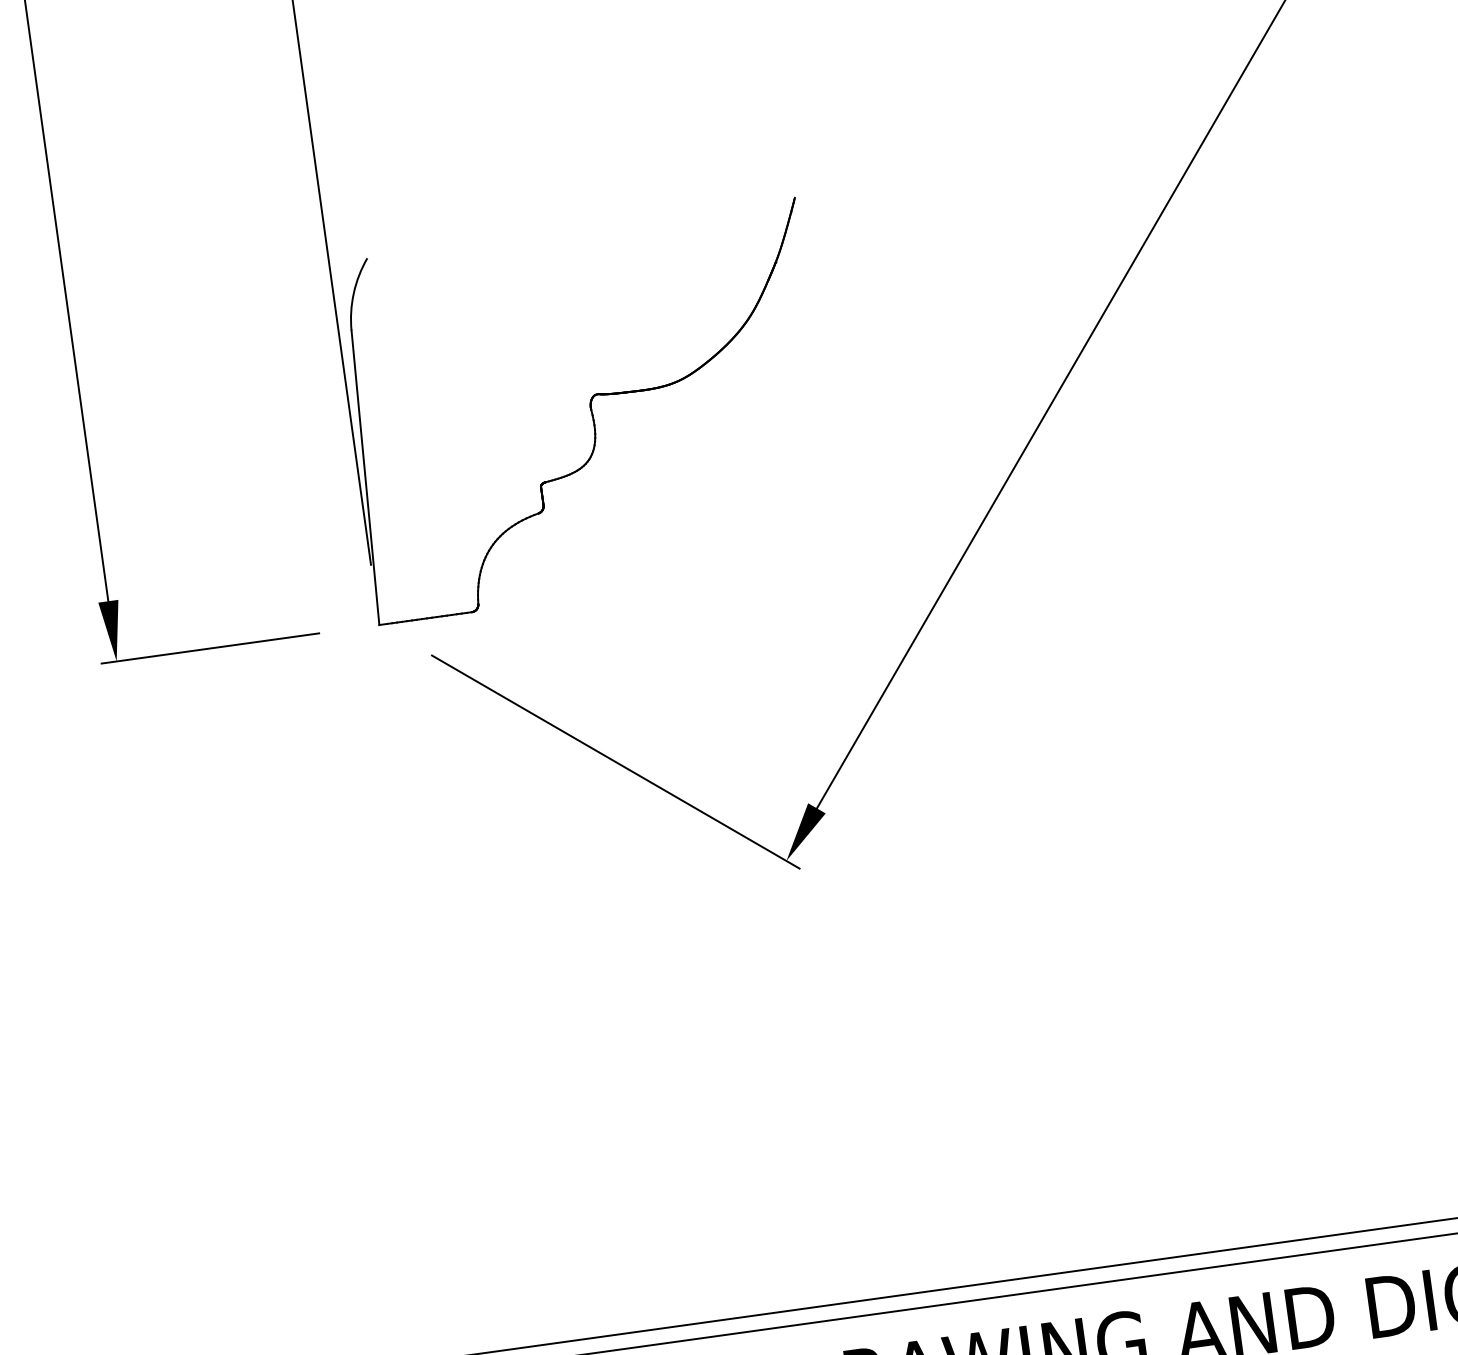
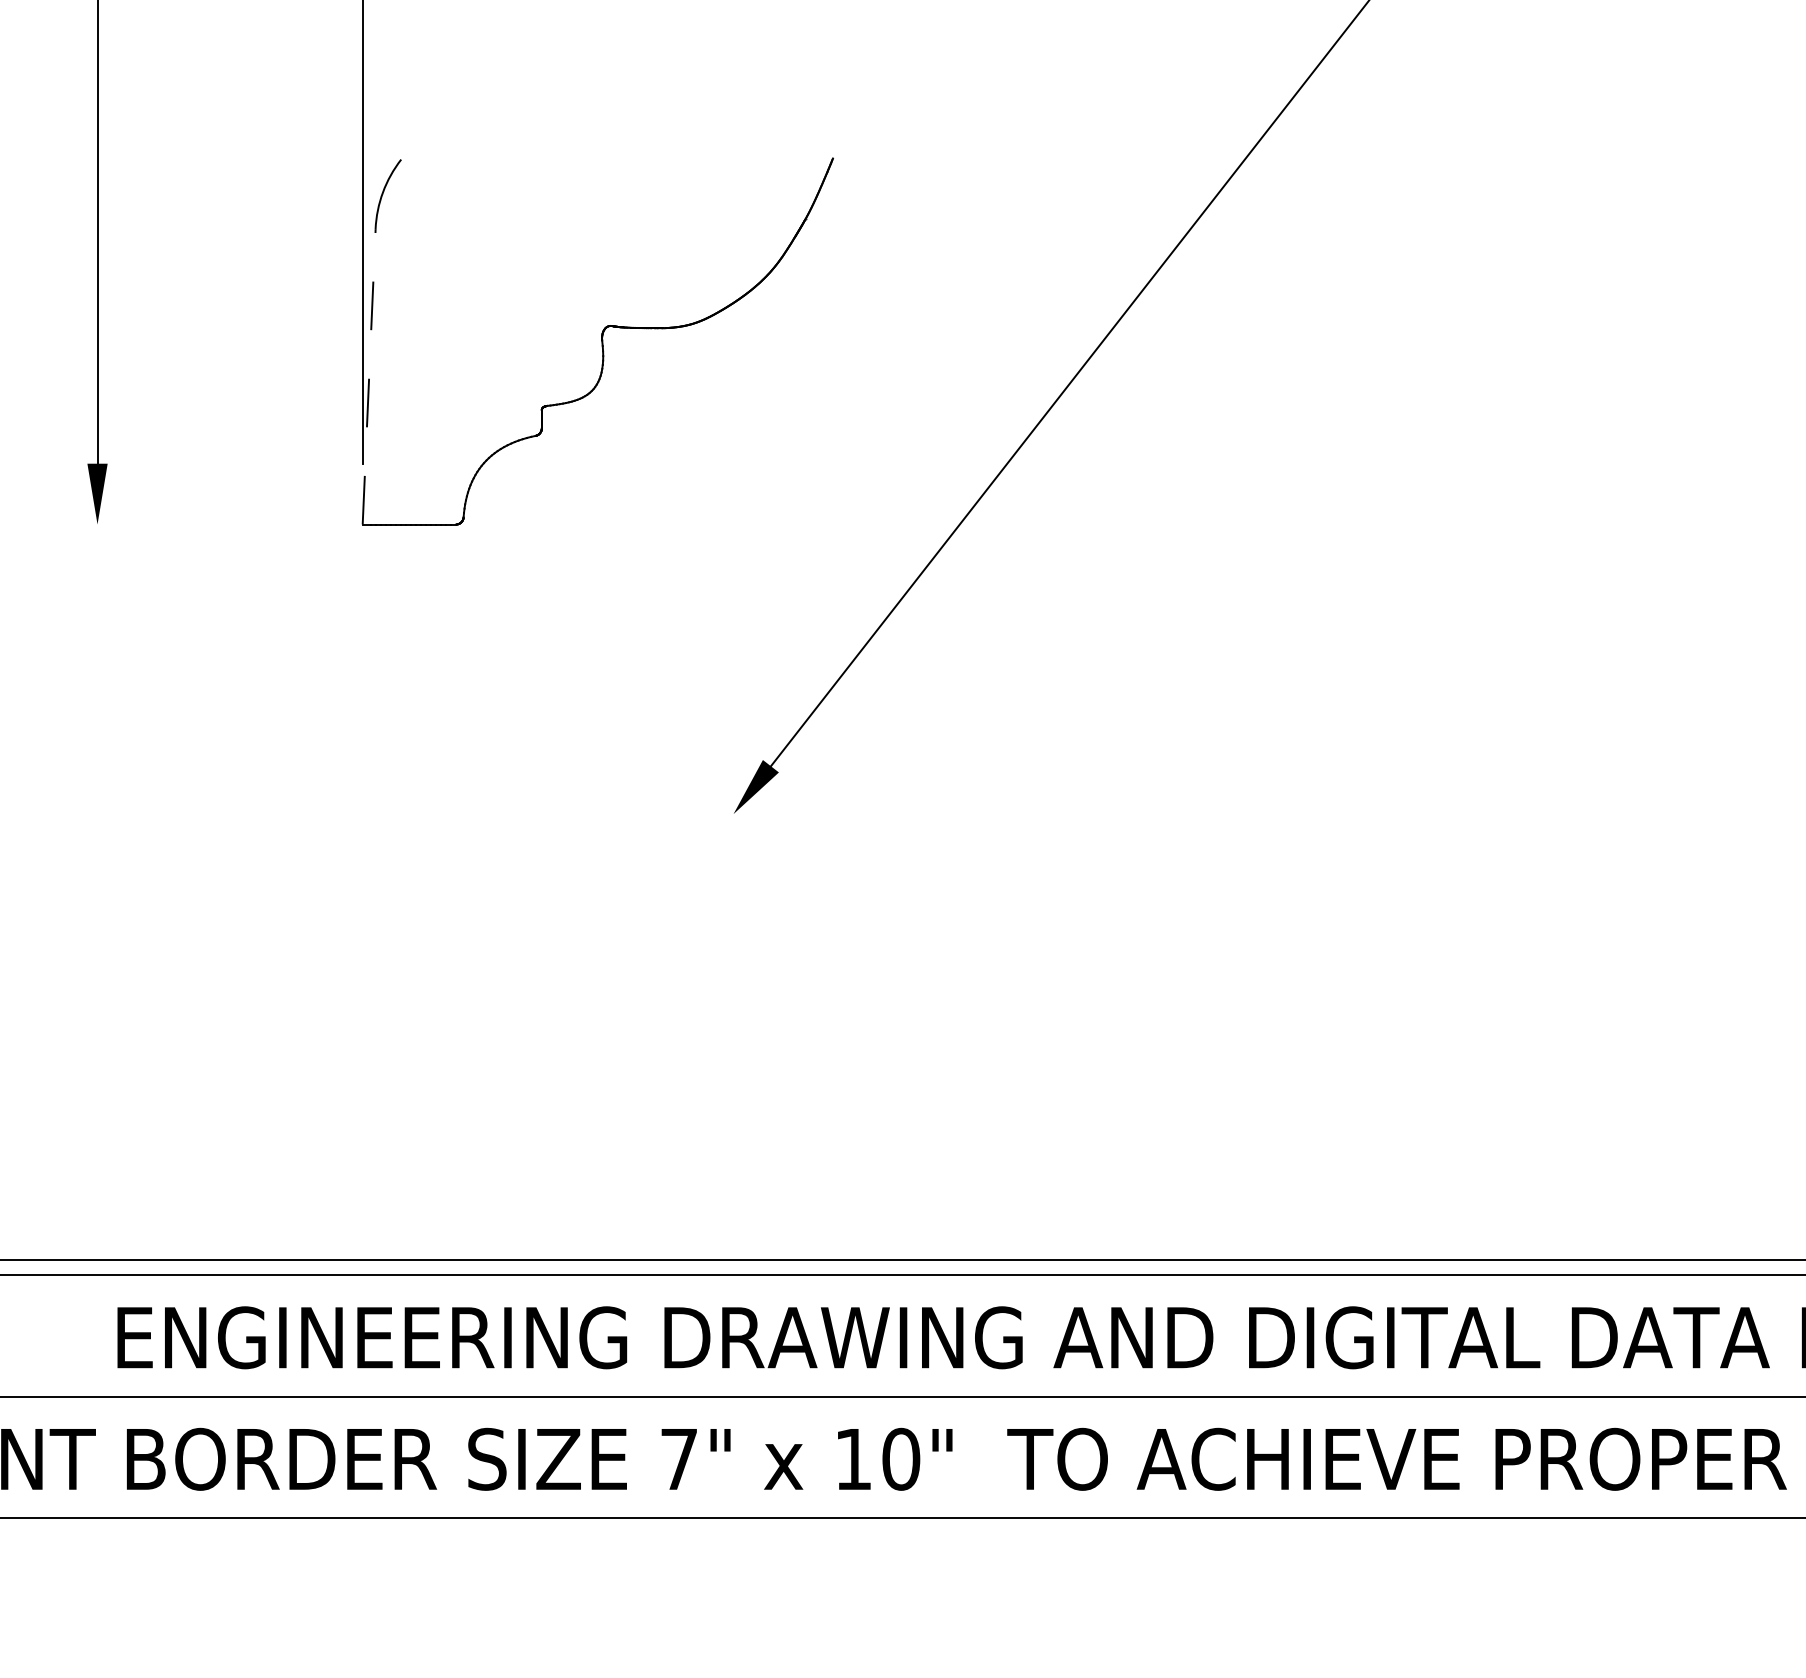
line: (365, 477) -> (369, 376), solid -> dashed
line: (209, 648) -> (191, 524), removed
line: (615, 761) -> (577, 692), removed

